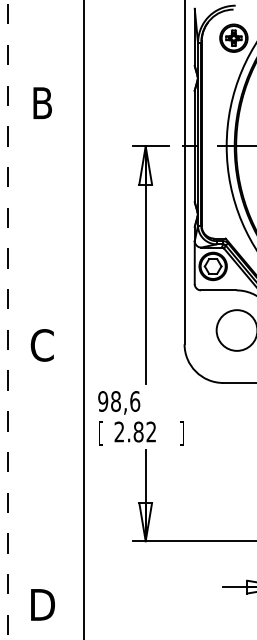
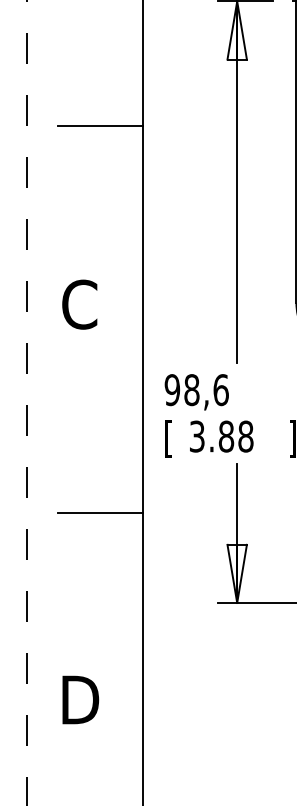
line: (56, 228) -> (101, 126), added
text: (135, 431) -> (221, 435), 2.82 -> 3.88
line: (56, 482) -> (101, 513), added

